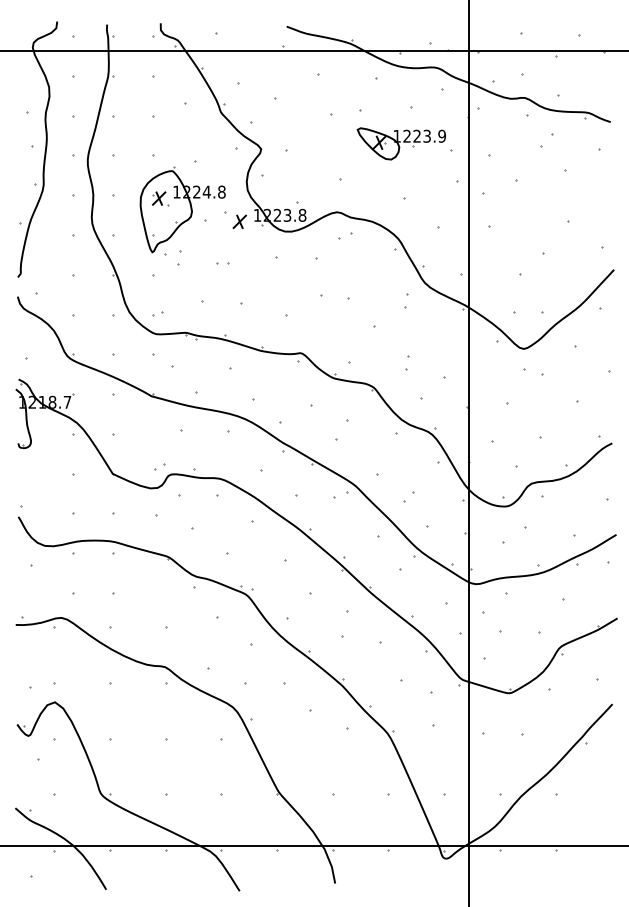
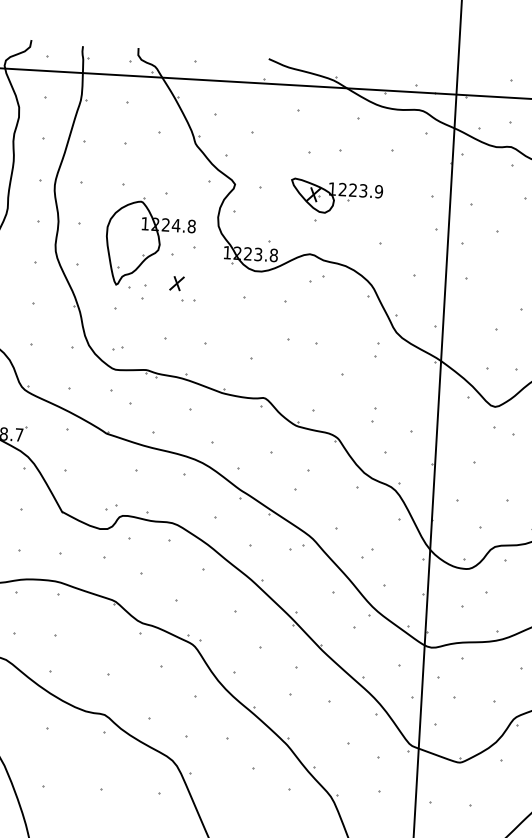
part: (400, 143) -> (335, 196), moved
part: (160, 198) -> (127, 229), removed
part: (239, 221) -> (176, 283), moved

